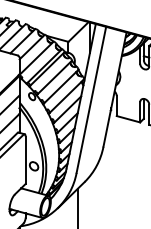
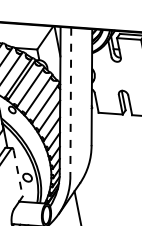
line: (91, 100) -> (71, 102), solid -> dashed
line: (25, 160) -> (18, 173), solid -> dashed

